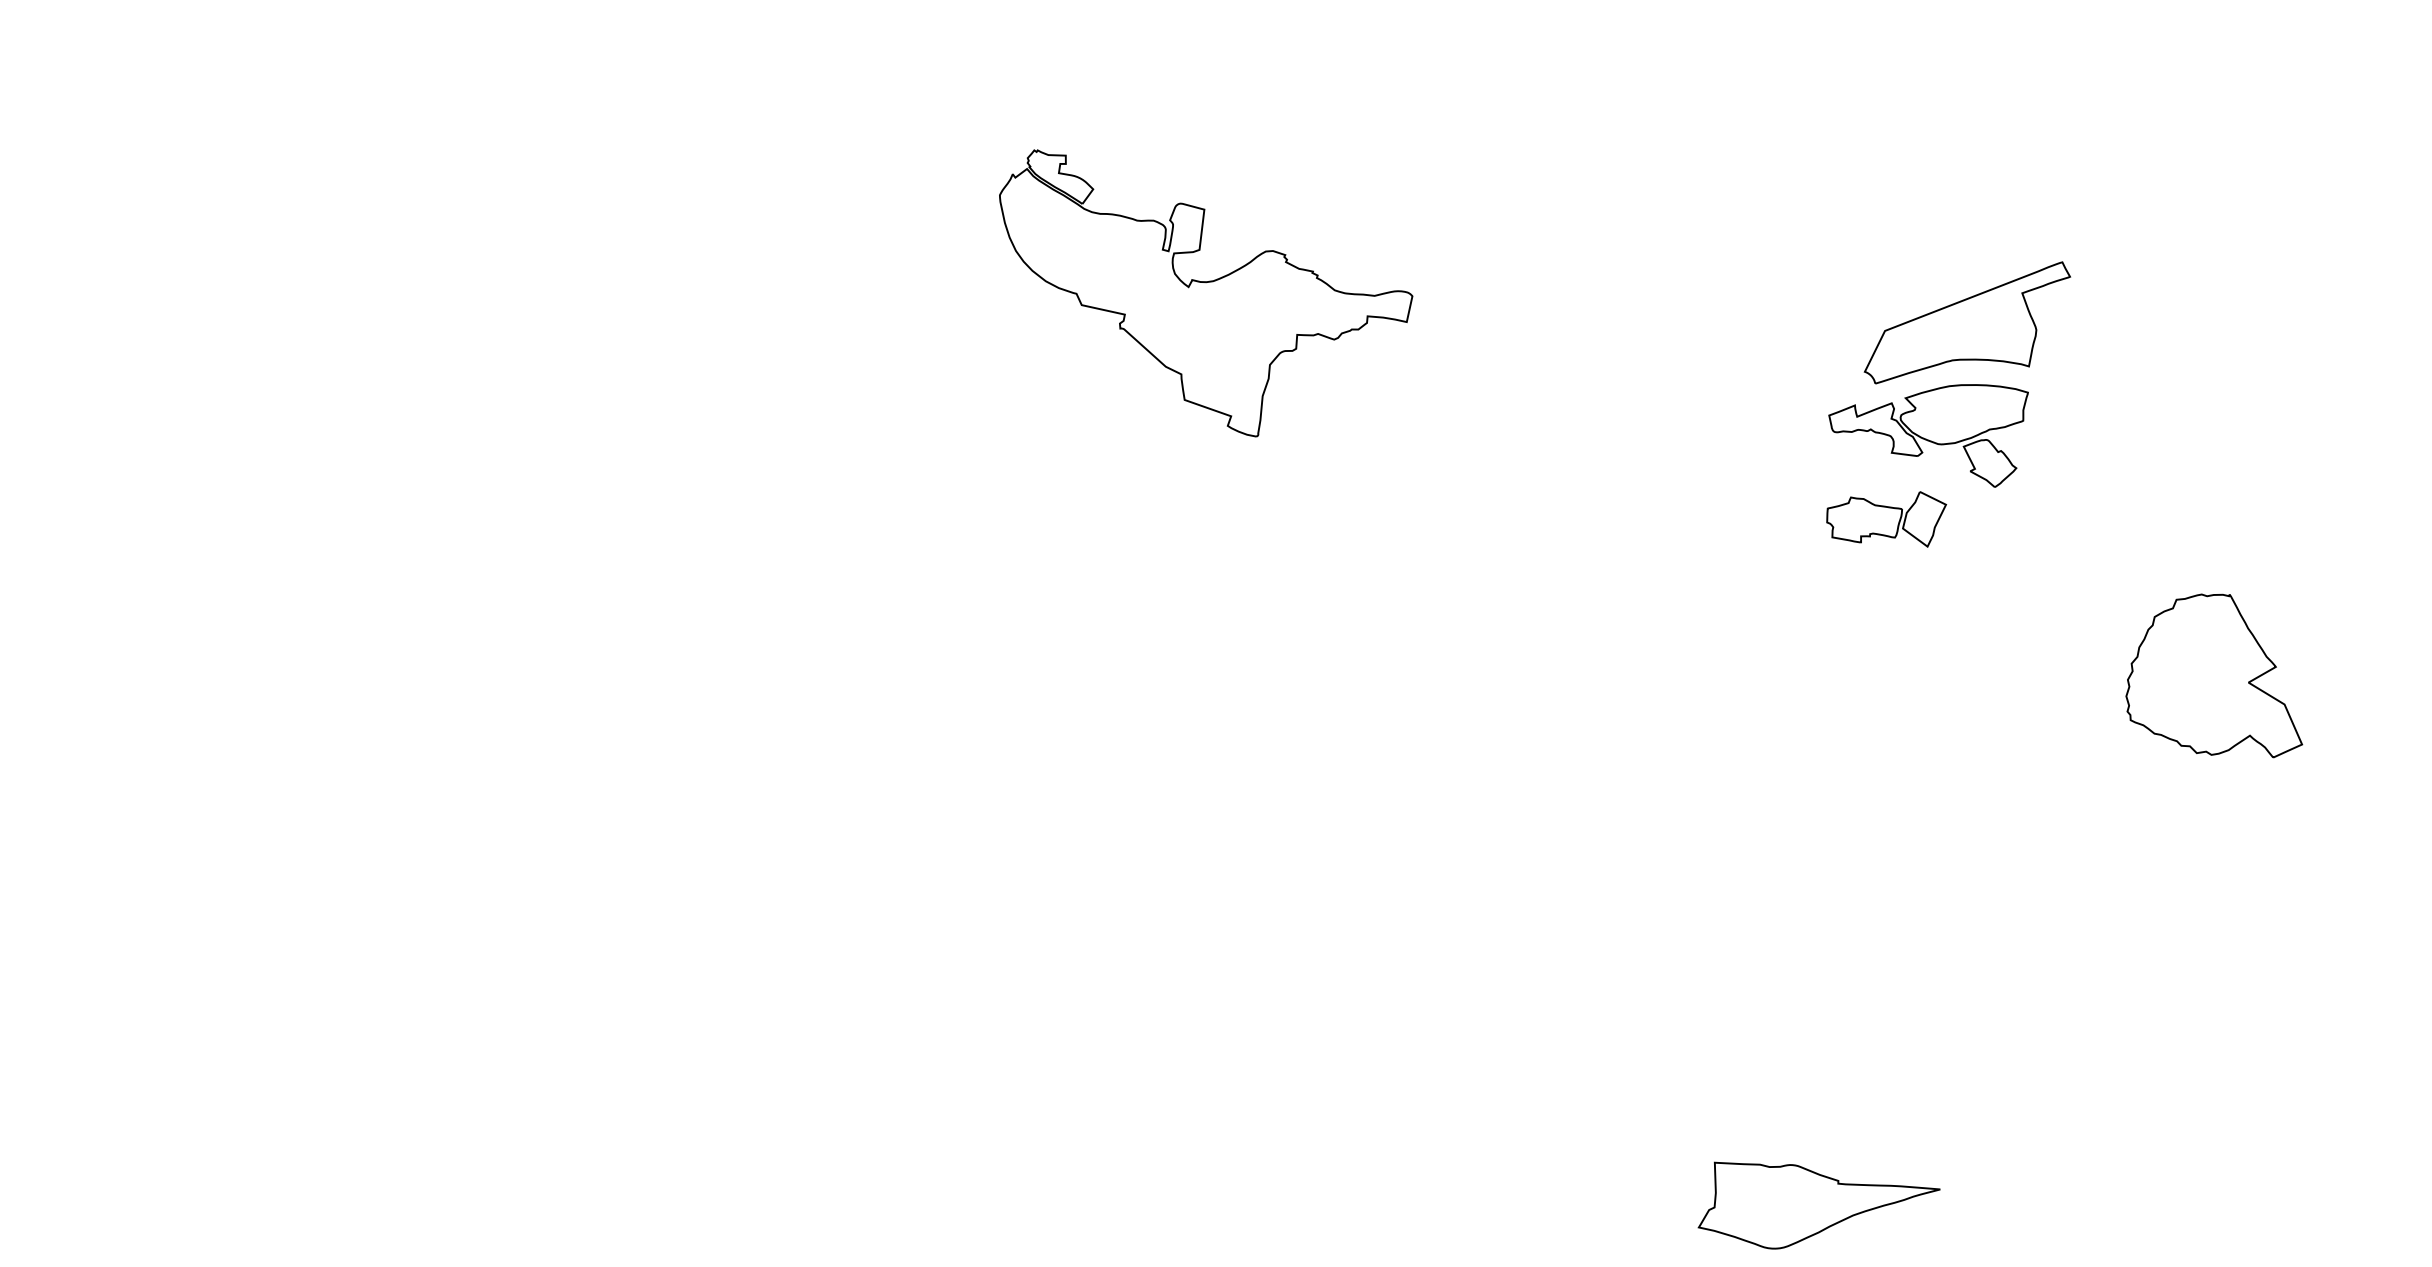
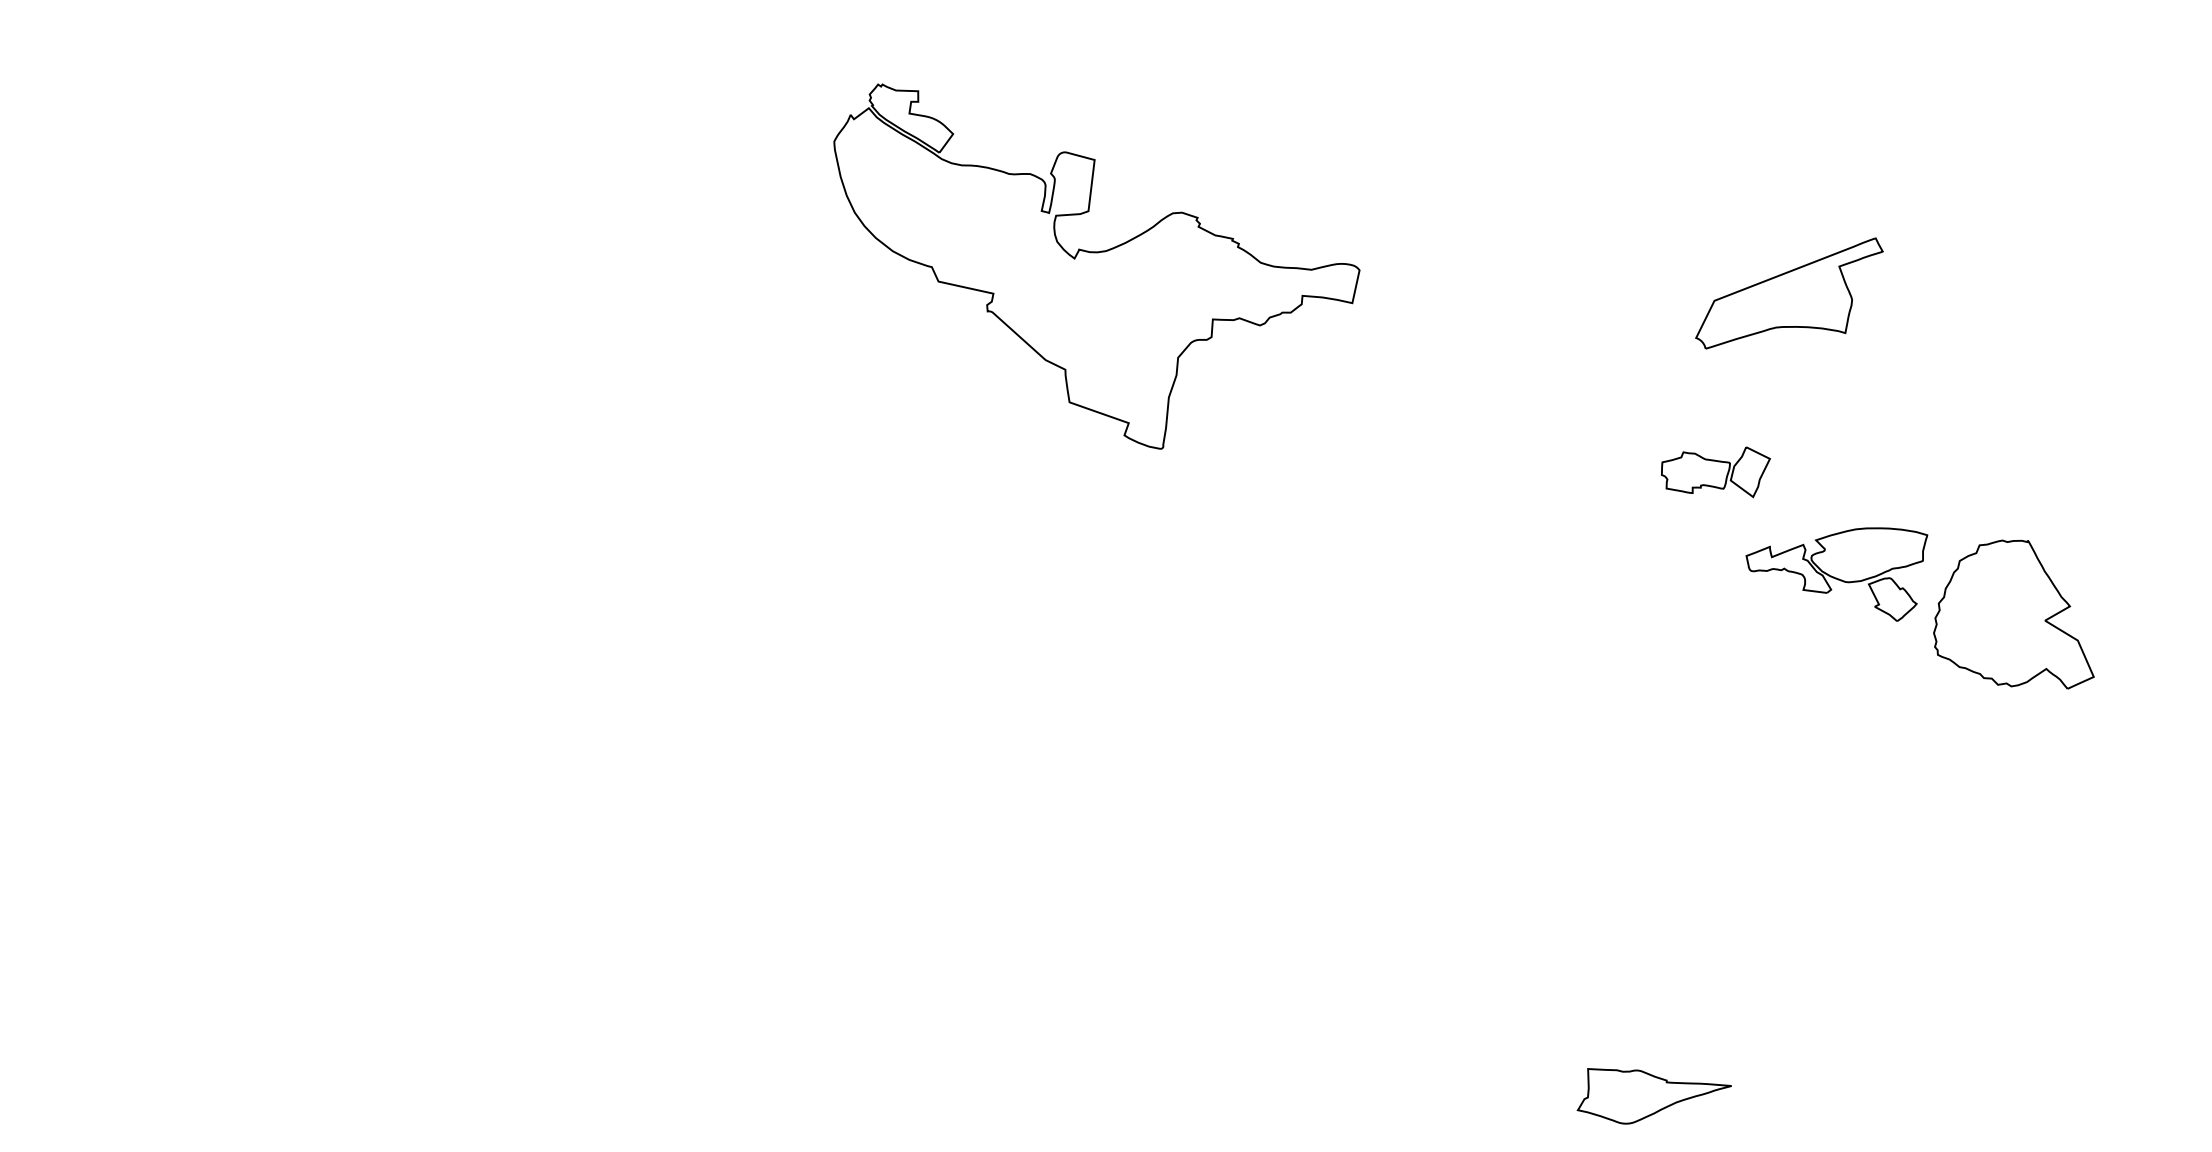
part: (1206, 293) -> (1097, 266), size x1.4
part: (1928, 435) -> (1836, 574), moved
part: (1818, 1205) -> (1653, 1096), size x0.7

